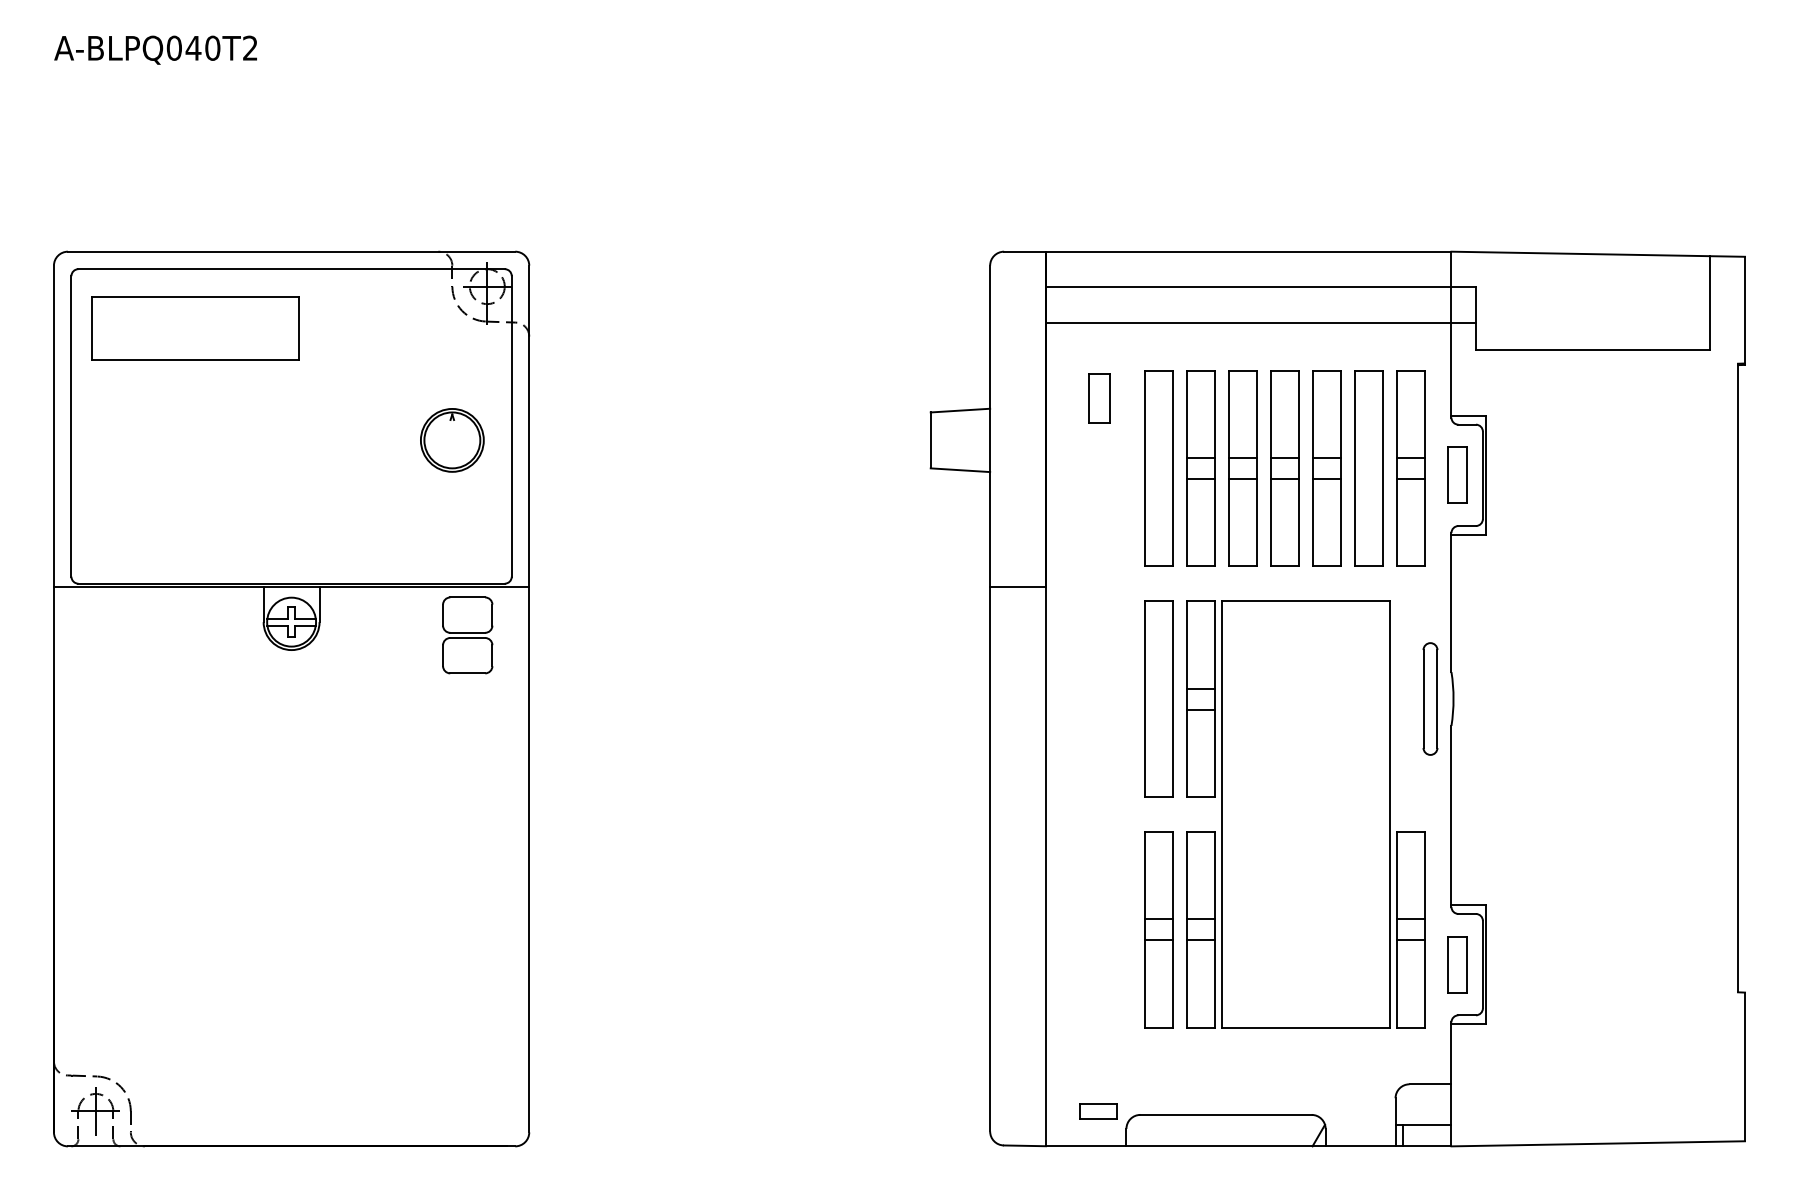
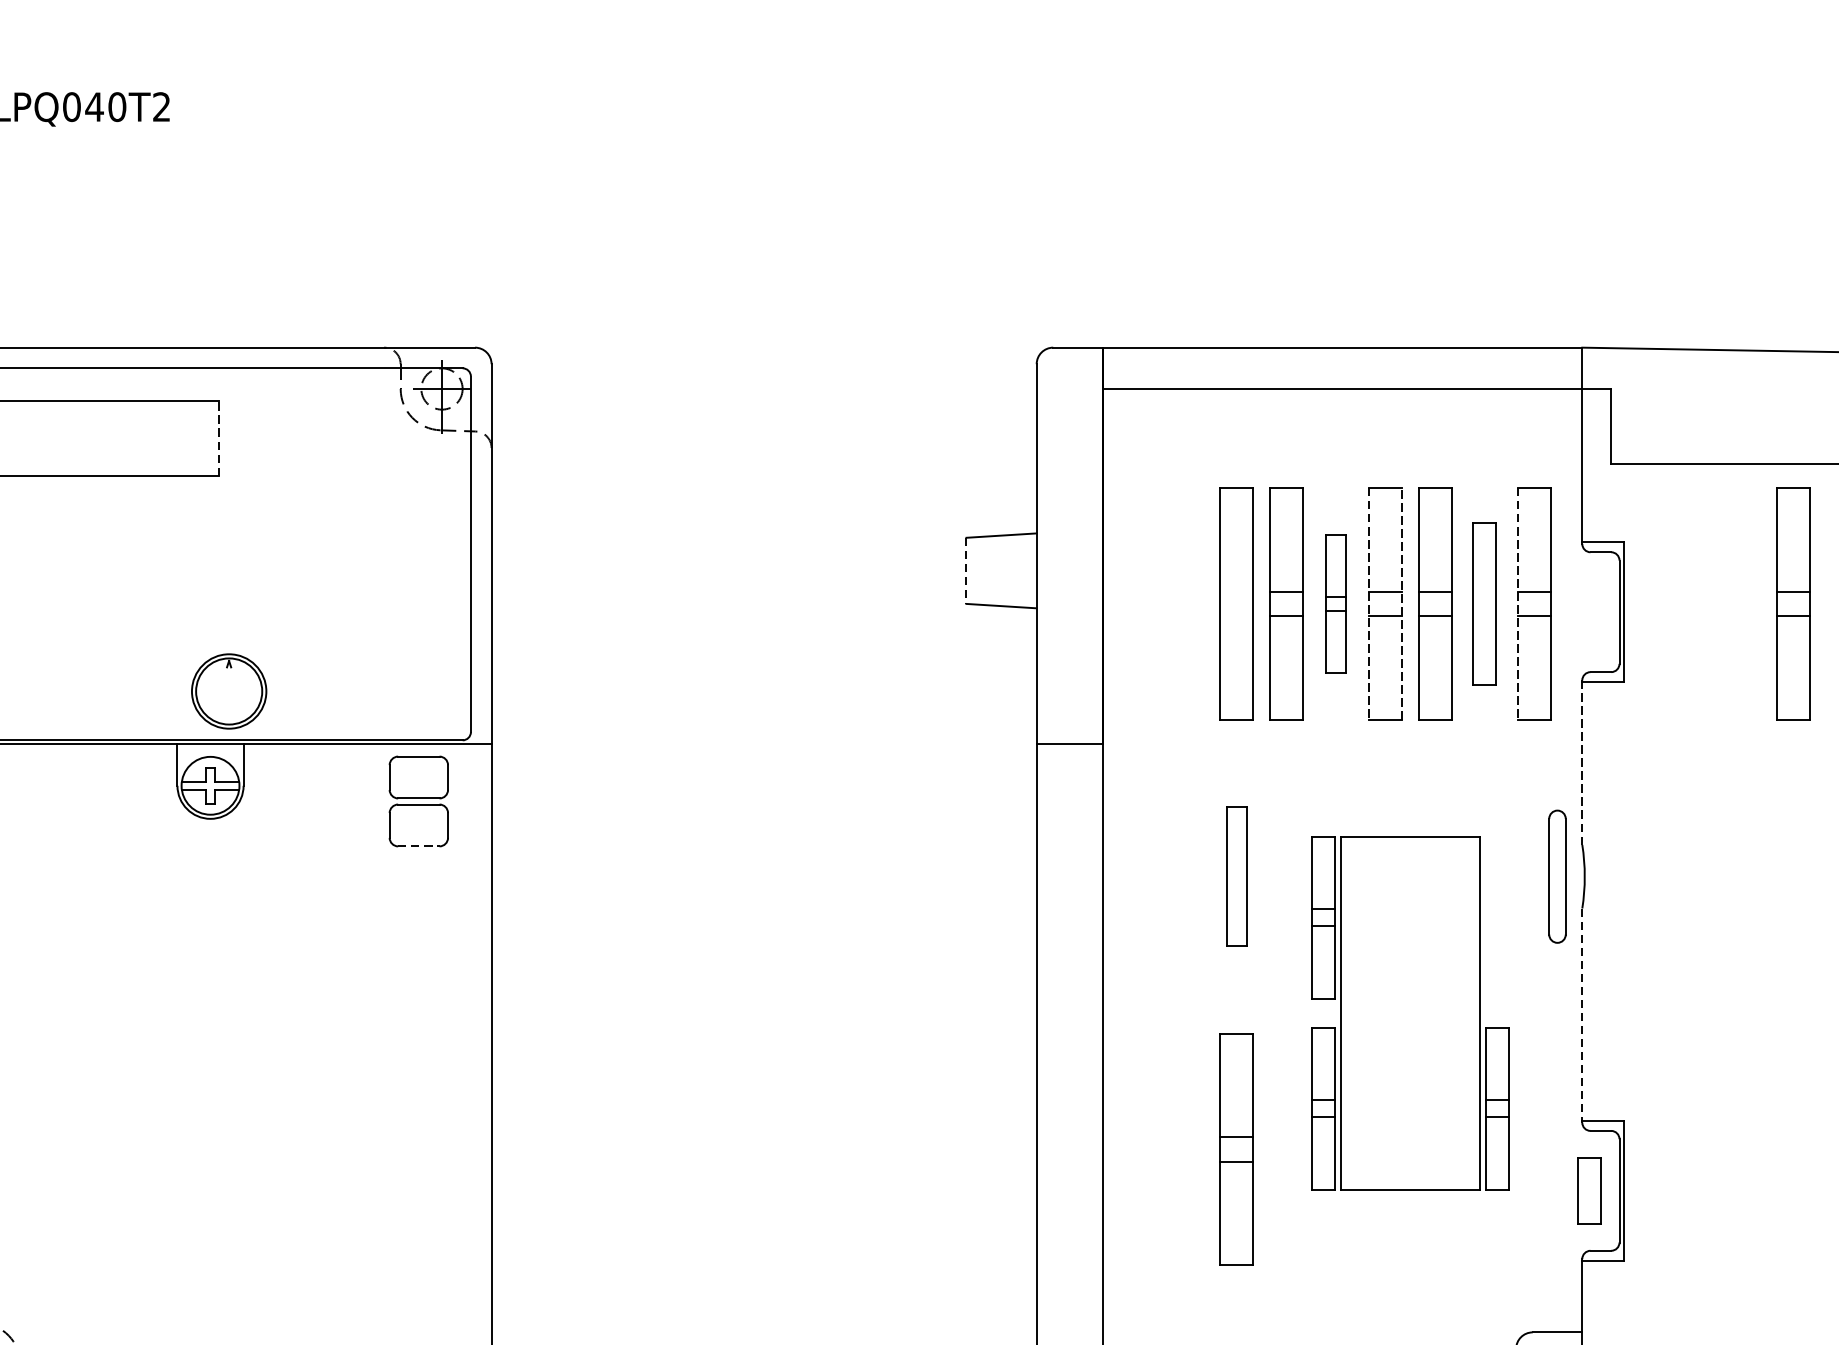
line: (1260, 322) -> (1356, 431), removed
line: (298, 328) -> (218, 438), solid -> dashed
part: (1099, 398) -> (1166, 521), removed
part: (452, 440) -> (229, 691), moved
line: (930, 440) -> (966, 570), solid -> dashed
part: (1242, 468) -> (1335, 604), size x0.6
line: (1271, 468) -> (1369, 604), solid -> dashed
line: (1299, 468) -> (1402, 604), solid -> dashed
part: (1368, 468) -> (1484, 604), size x0.7
line: (1396, 468) -> (1517, 604), solid -> dashed
part: (1629, 468) -> (1792, 604), added
part: (1457, 474) -> (1589, 611), removed
line: (1451, 602) -> (1582, 762), solid -> dashed
line: (468, 673) -> (419, 846), solid -> dashed
part: (1158, 698) -> (1235, 876), size x0.6
part: (1305, 814) -> (1409, 1013), size x0.7
line: (1451, 816) -> (1582, 1015), solid -> dashed

